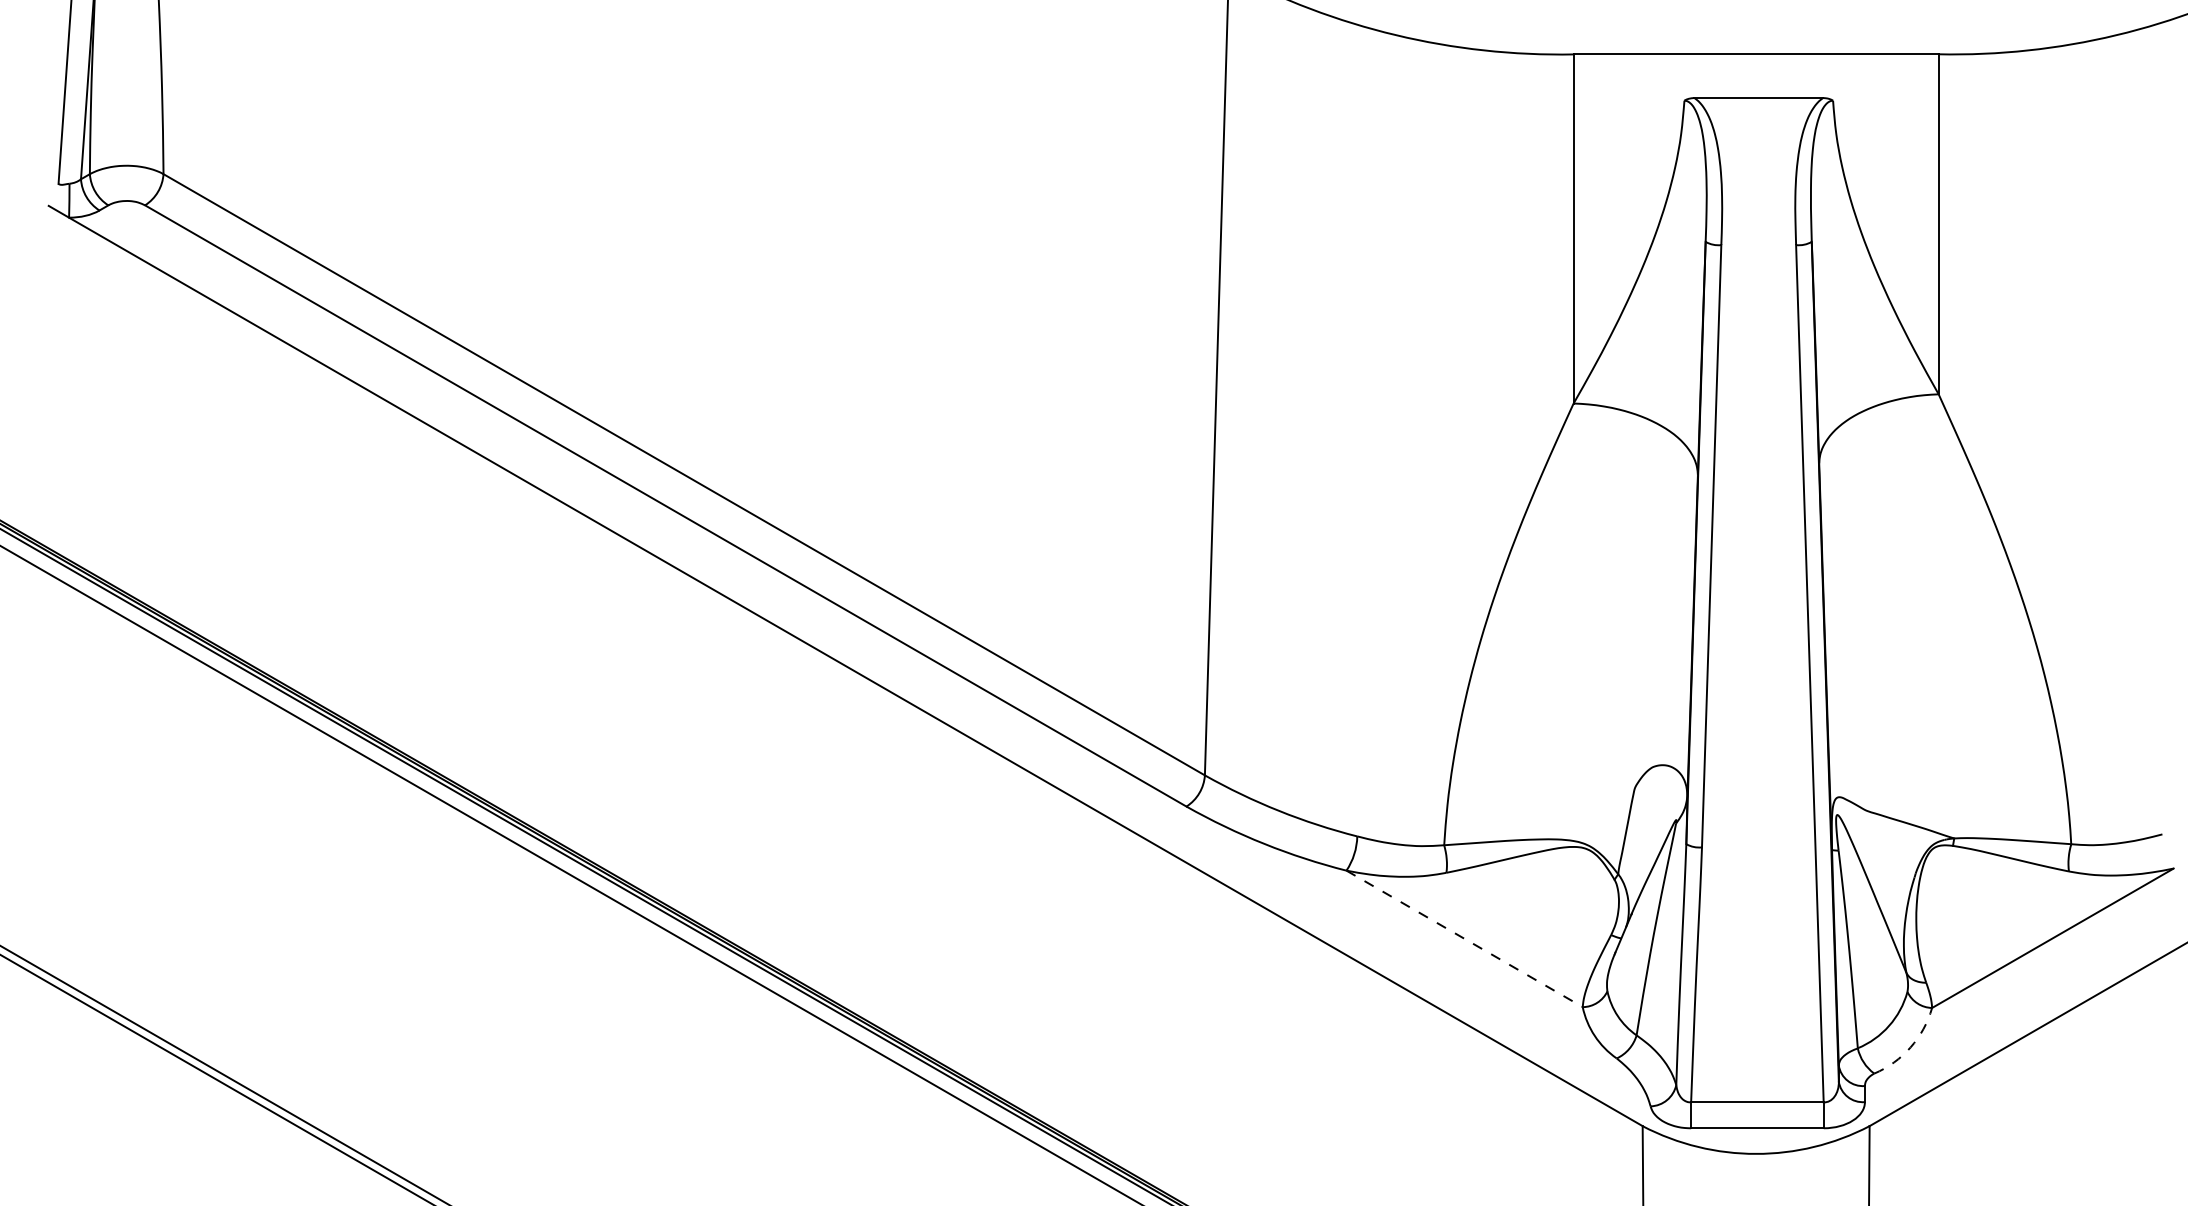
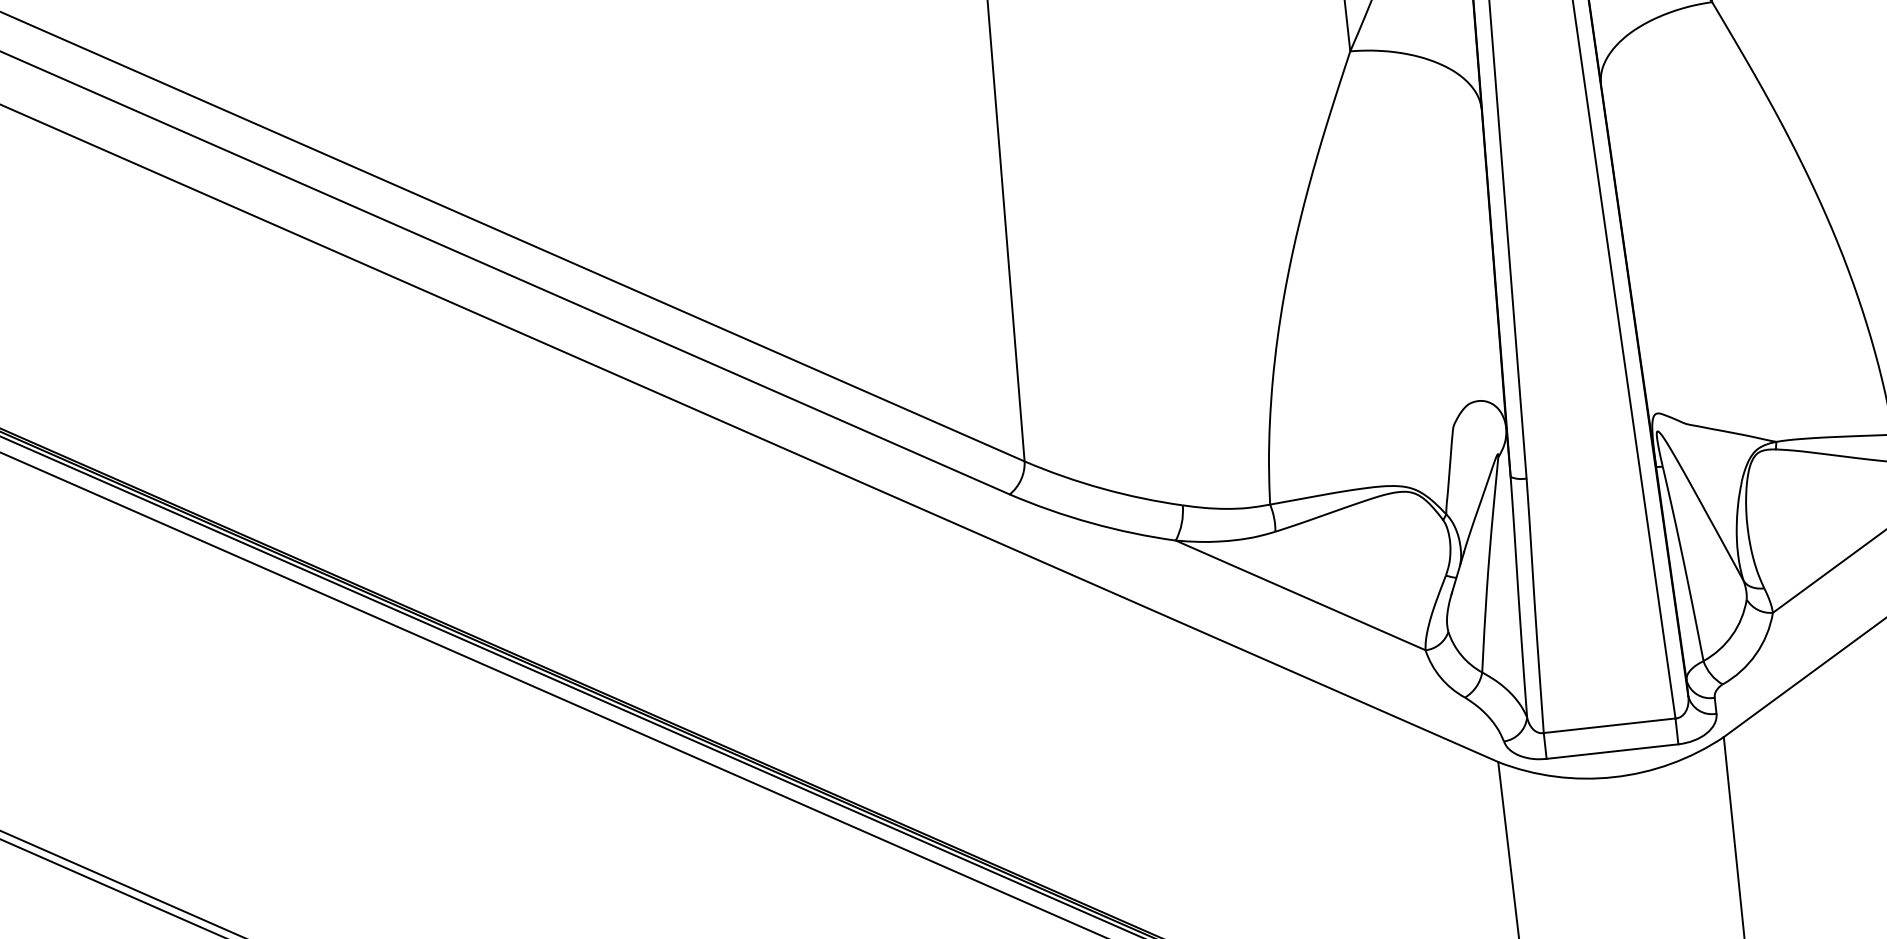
line: (1465, 939) -> (1301, 595), dashed -> solid
arc: (1910, 1047) -> (1755, 654), dashed -> solid

